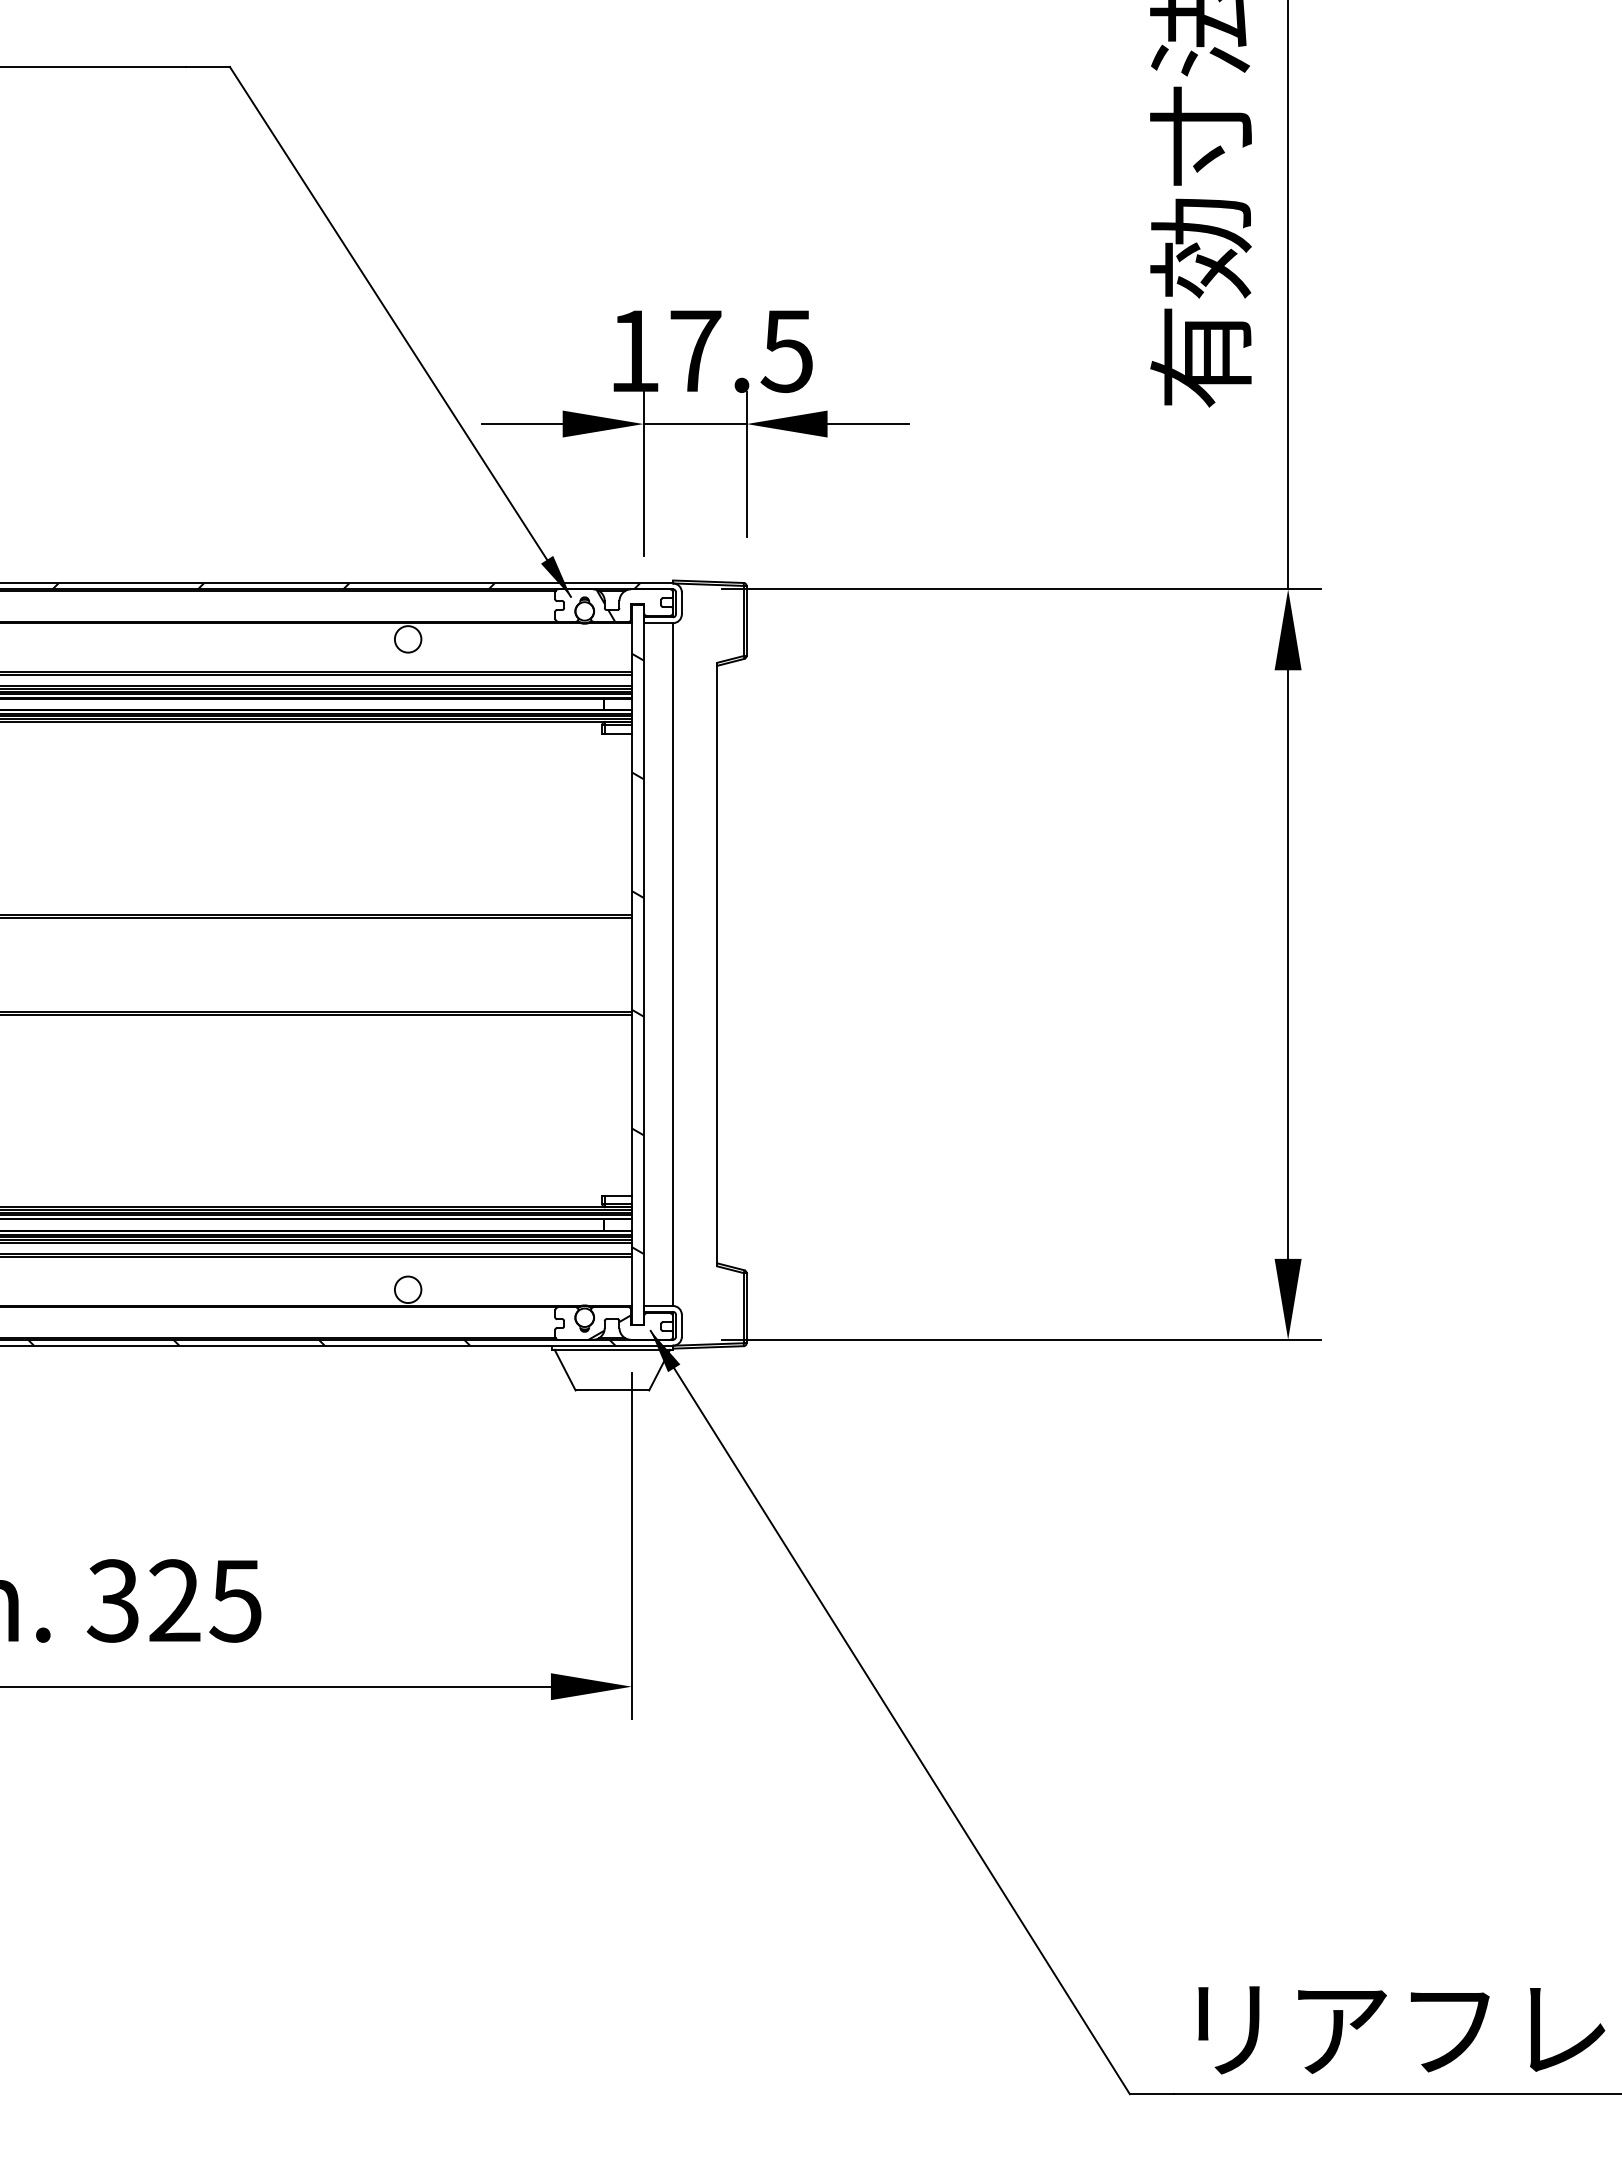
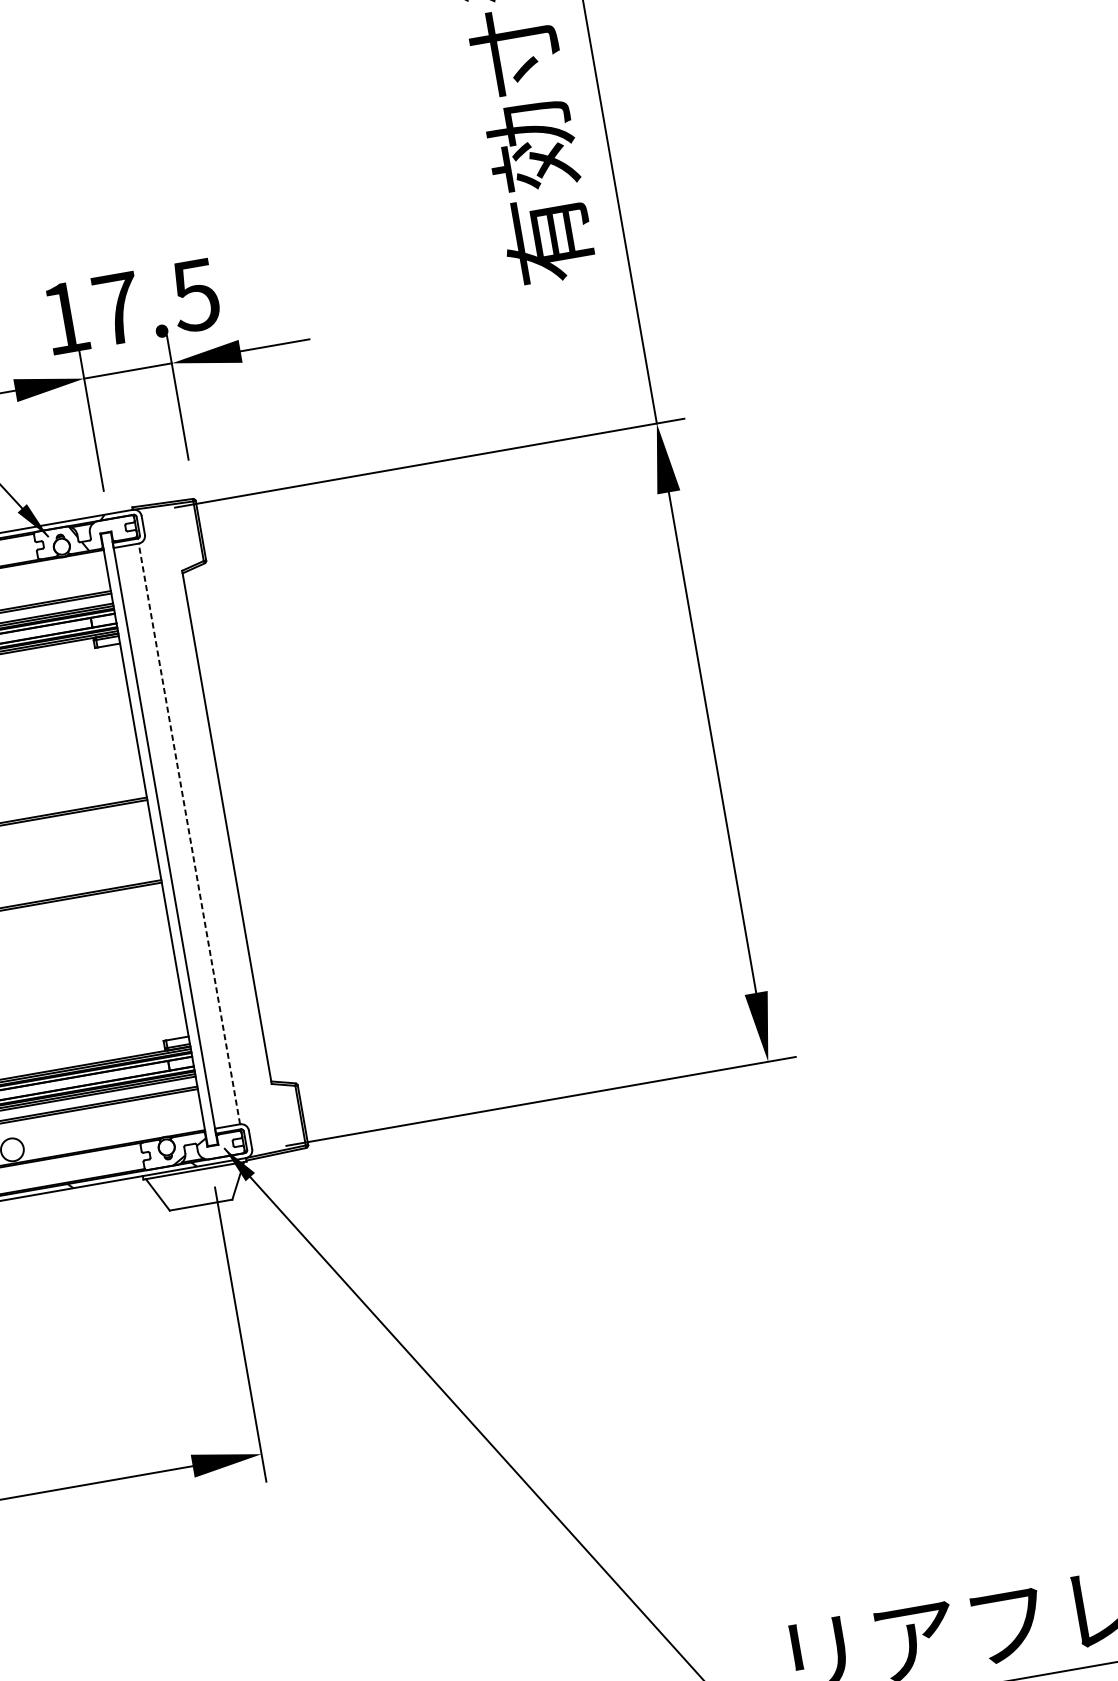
hatch: (637, 953) -> (157, 829), removed
line: (673, 964) -> (189, 833), solid -> dashed

